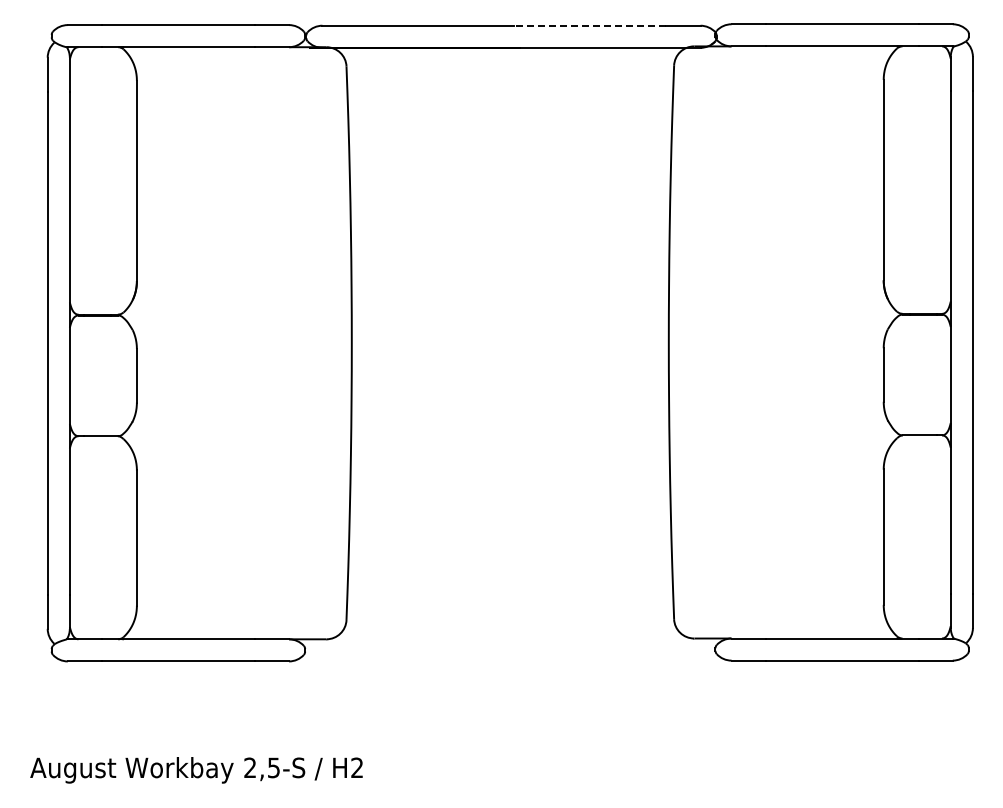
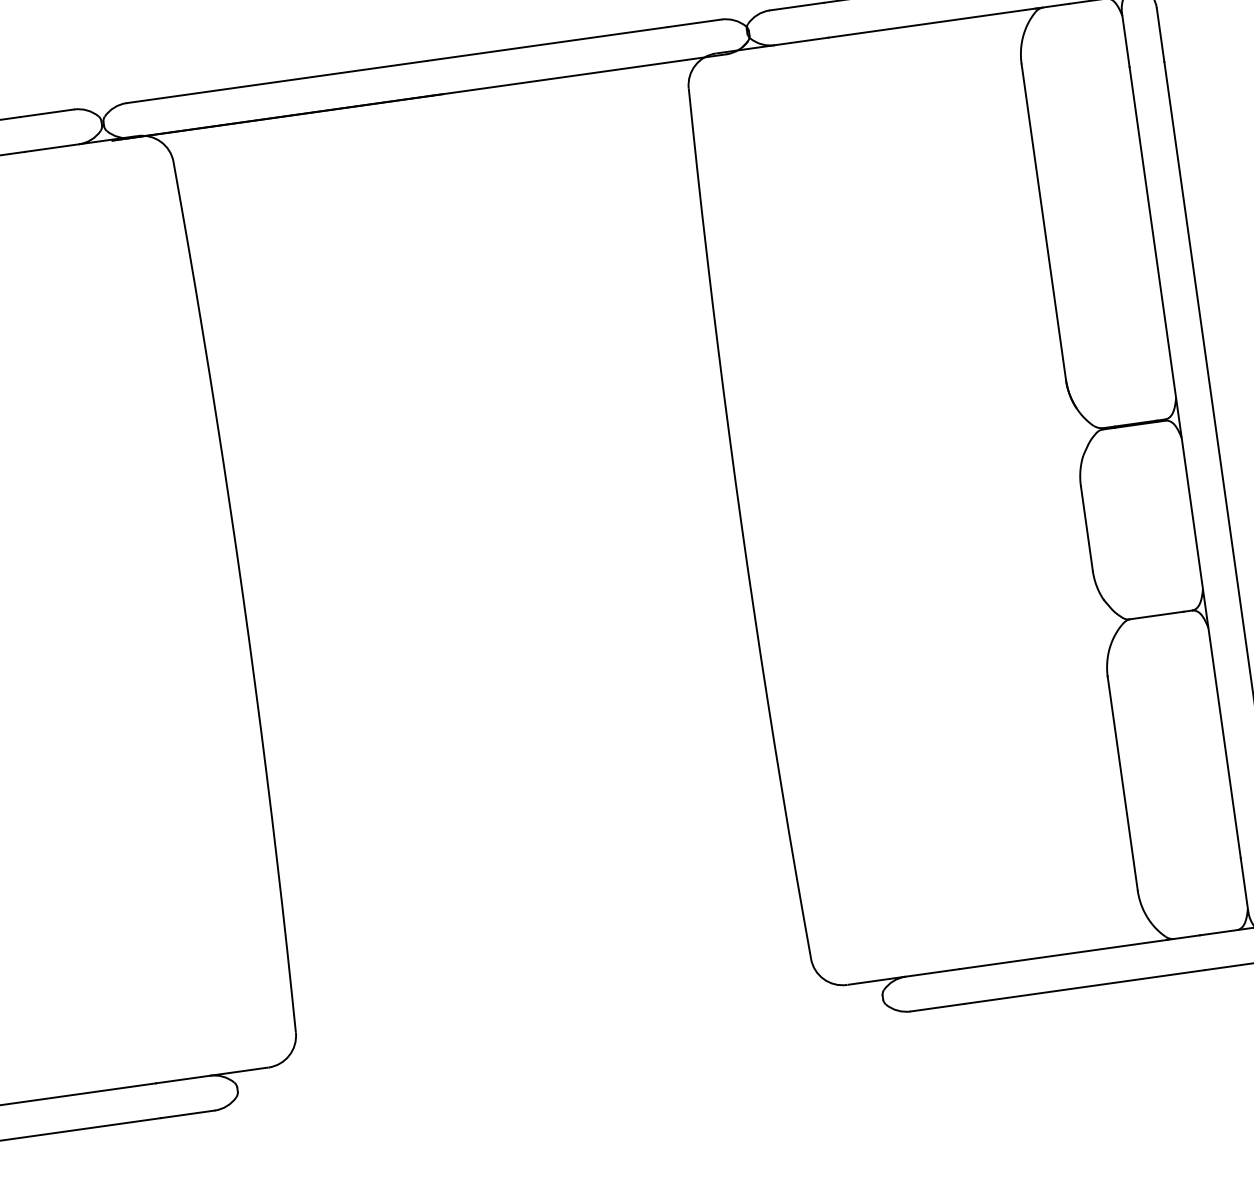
line: (589, 25) -> (546, 43), dashed -> solid

